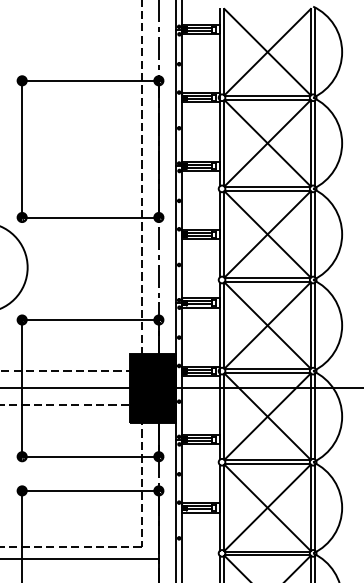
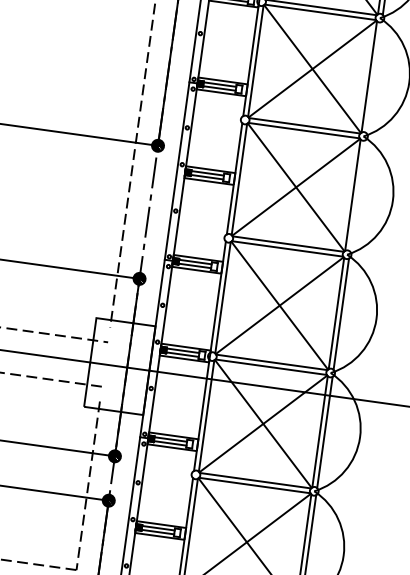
line: (315, 143) -> (374, 77), removed
line: (315, 234) -> (358, 196), removed
fill: (152, 388) -> (118, 366), removed

